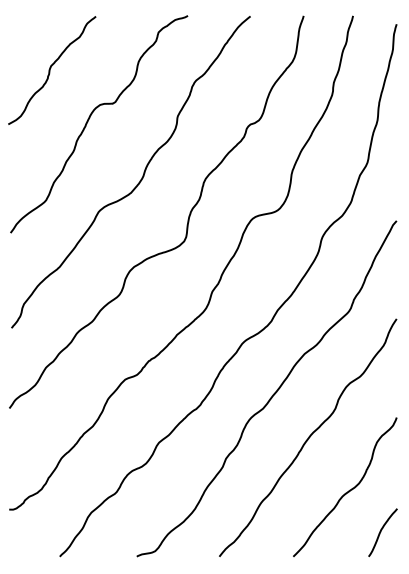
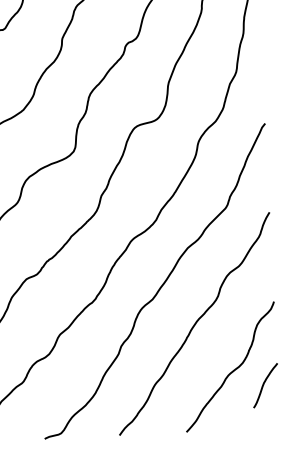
curve: (381, 532) -> (264, 385), moved

